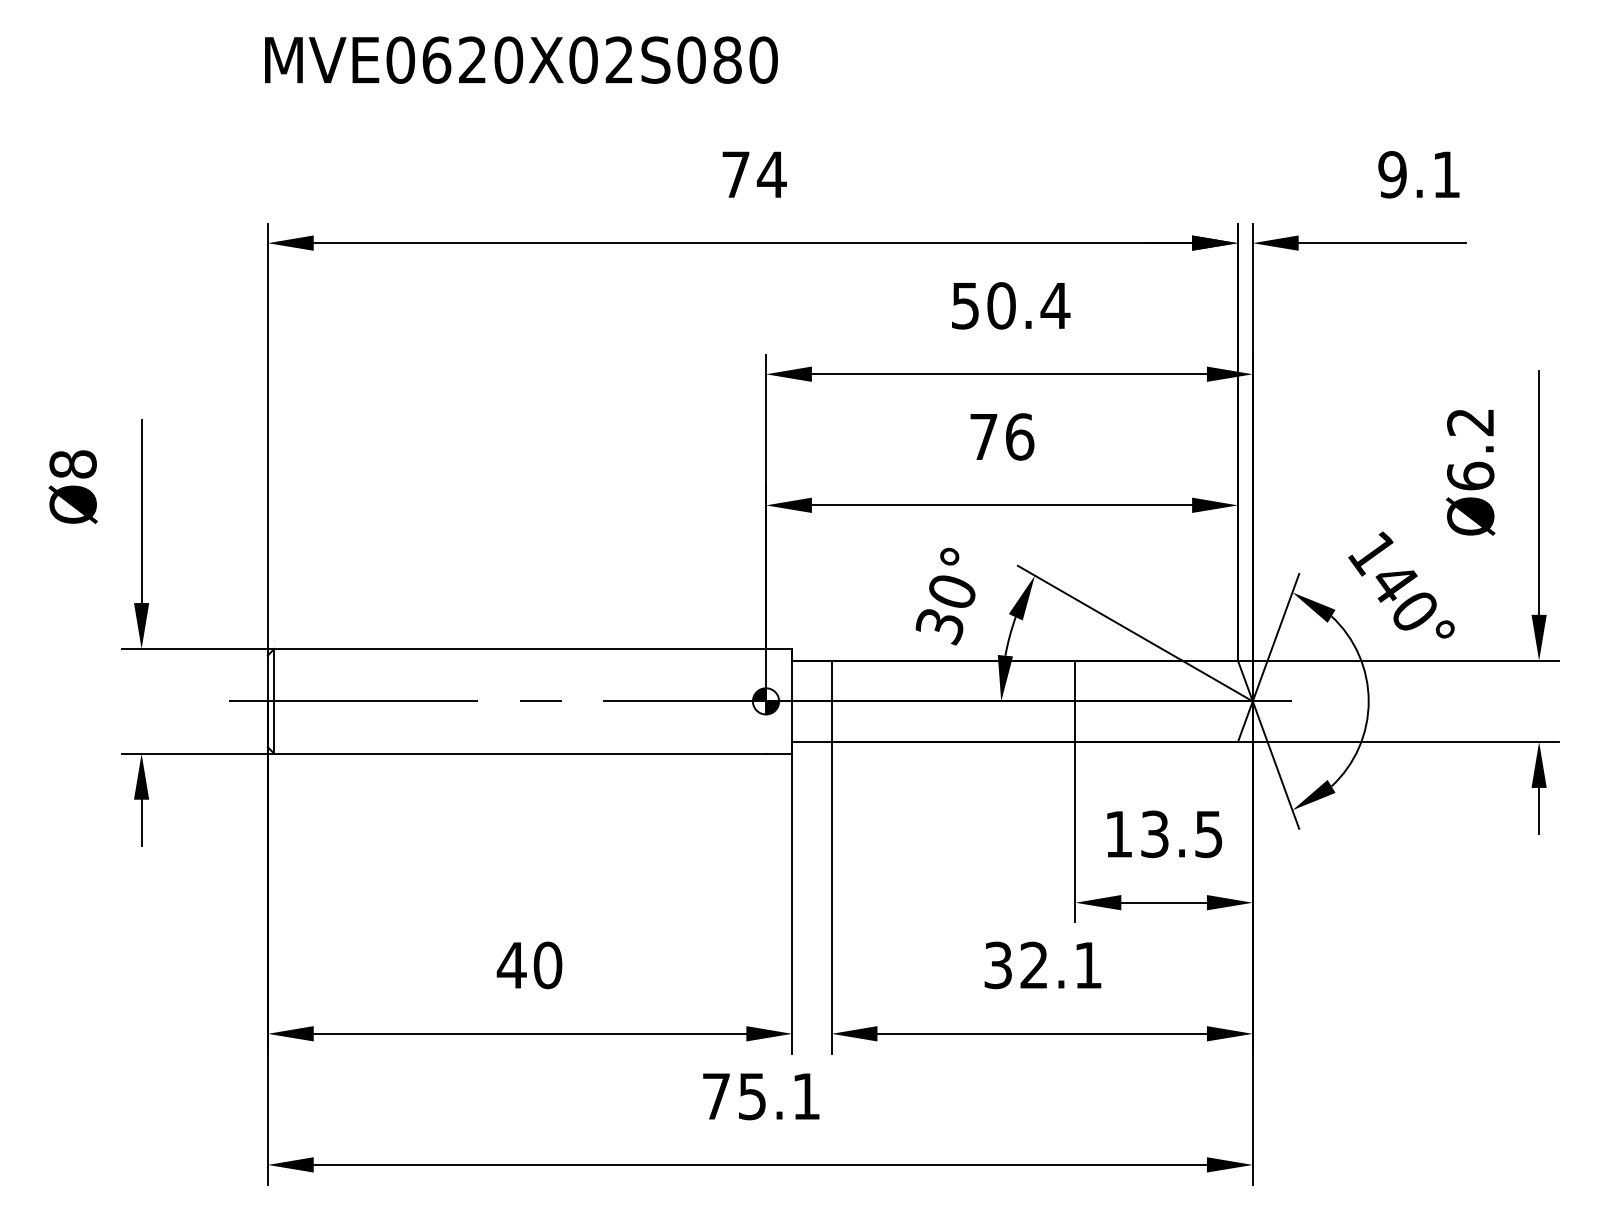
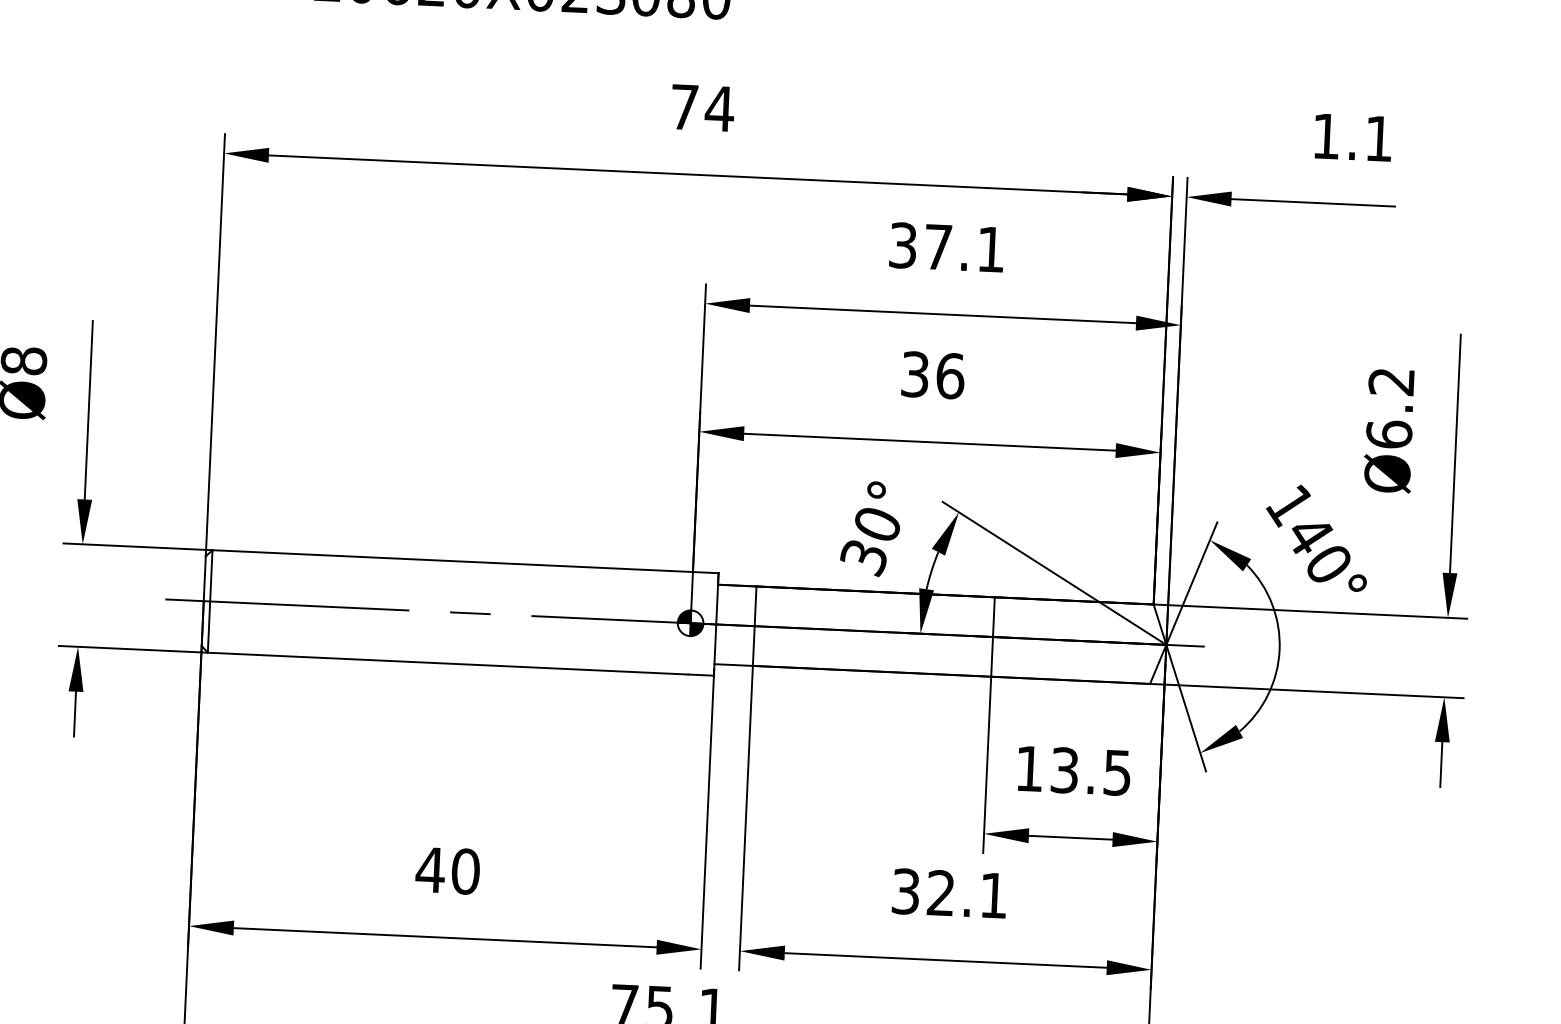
text: (1392, 174) -> (1326, 136), 9.1 -> 1.1
text: (1011, 305) -> (948, 247), 50.4 -> 37.1
text: (983, 436) -> (914, 374), 76 -> 36

